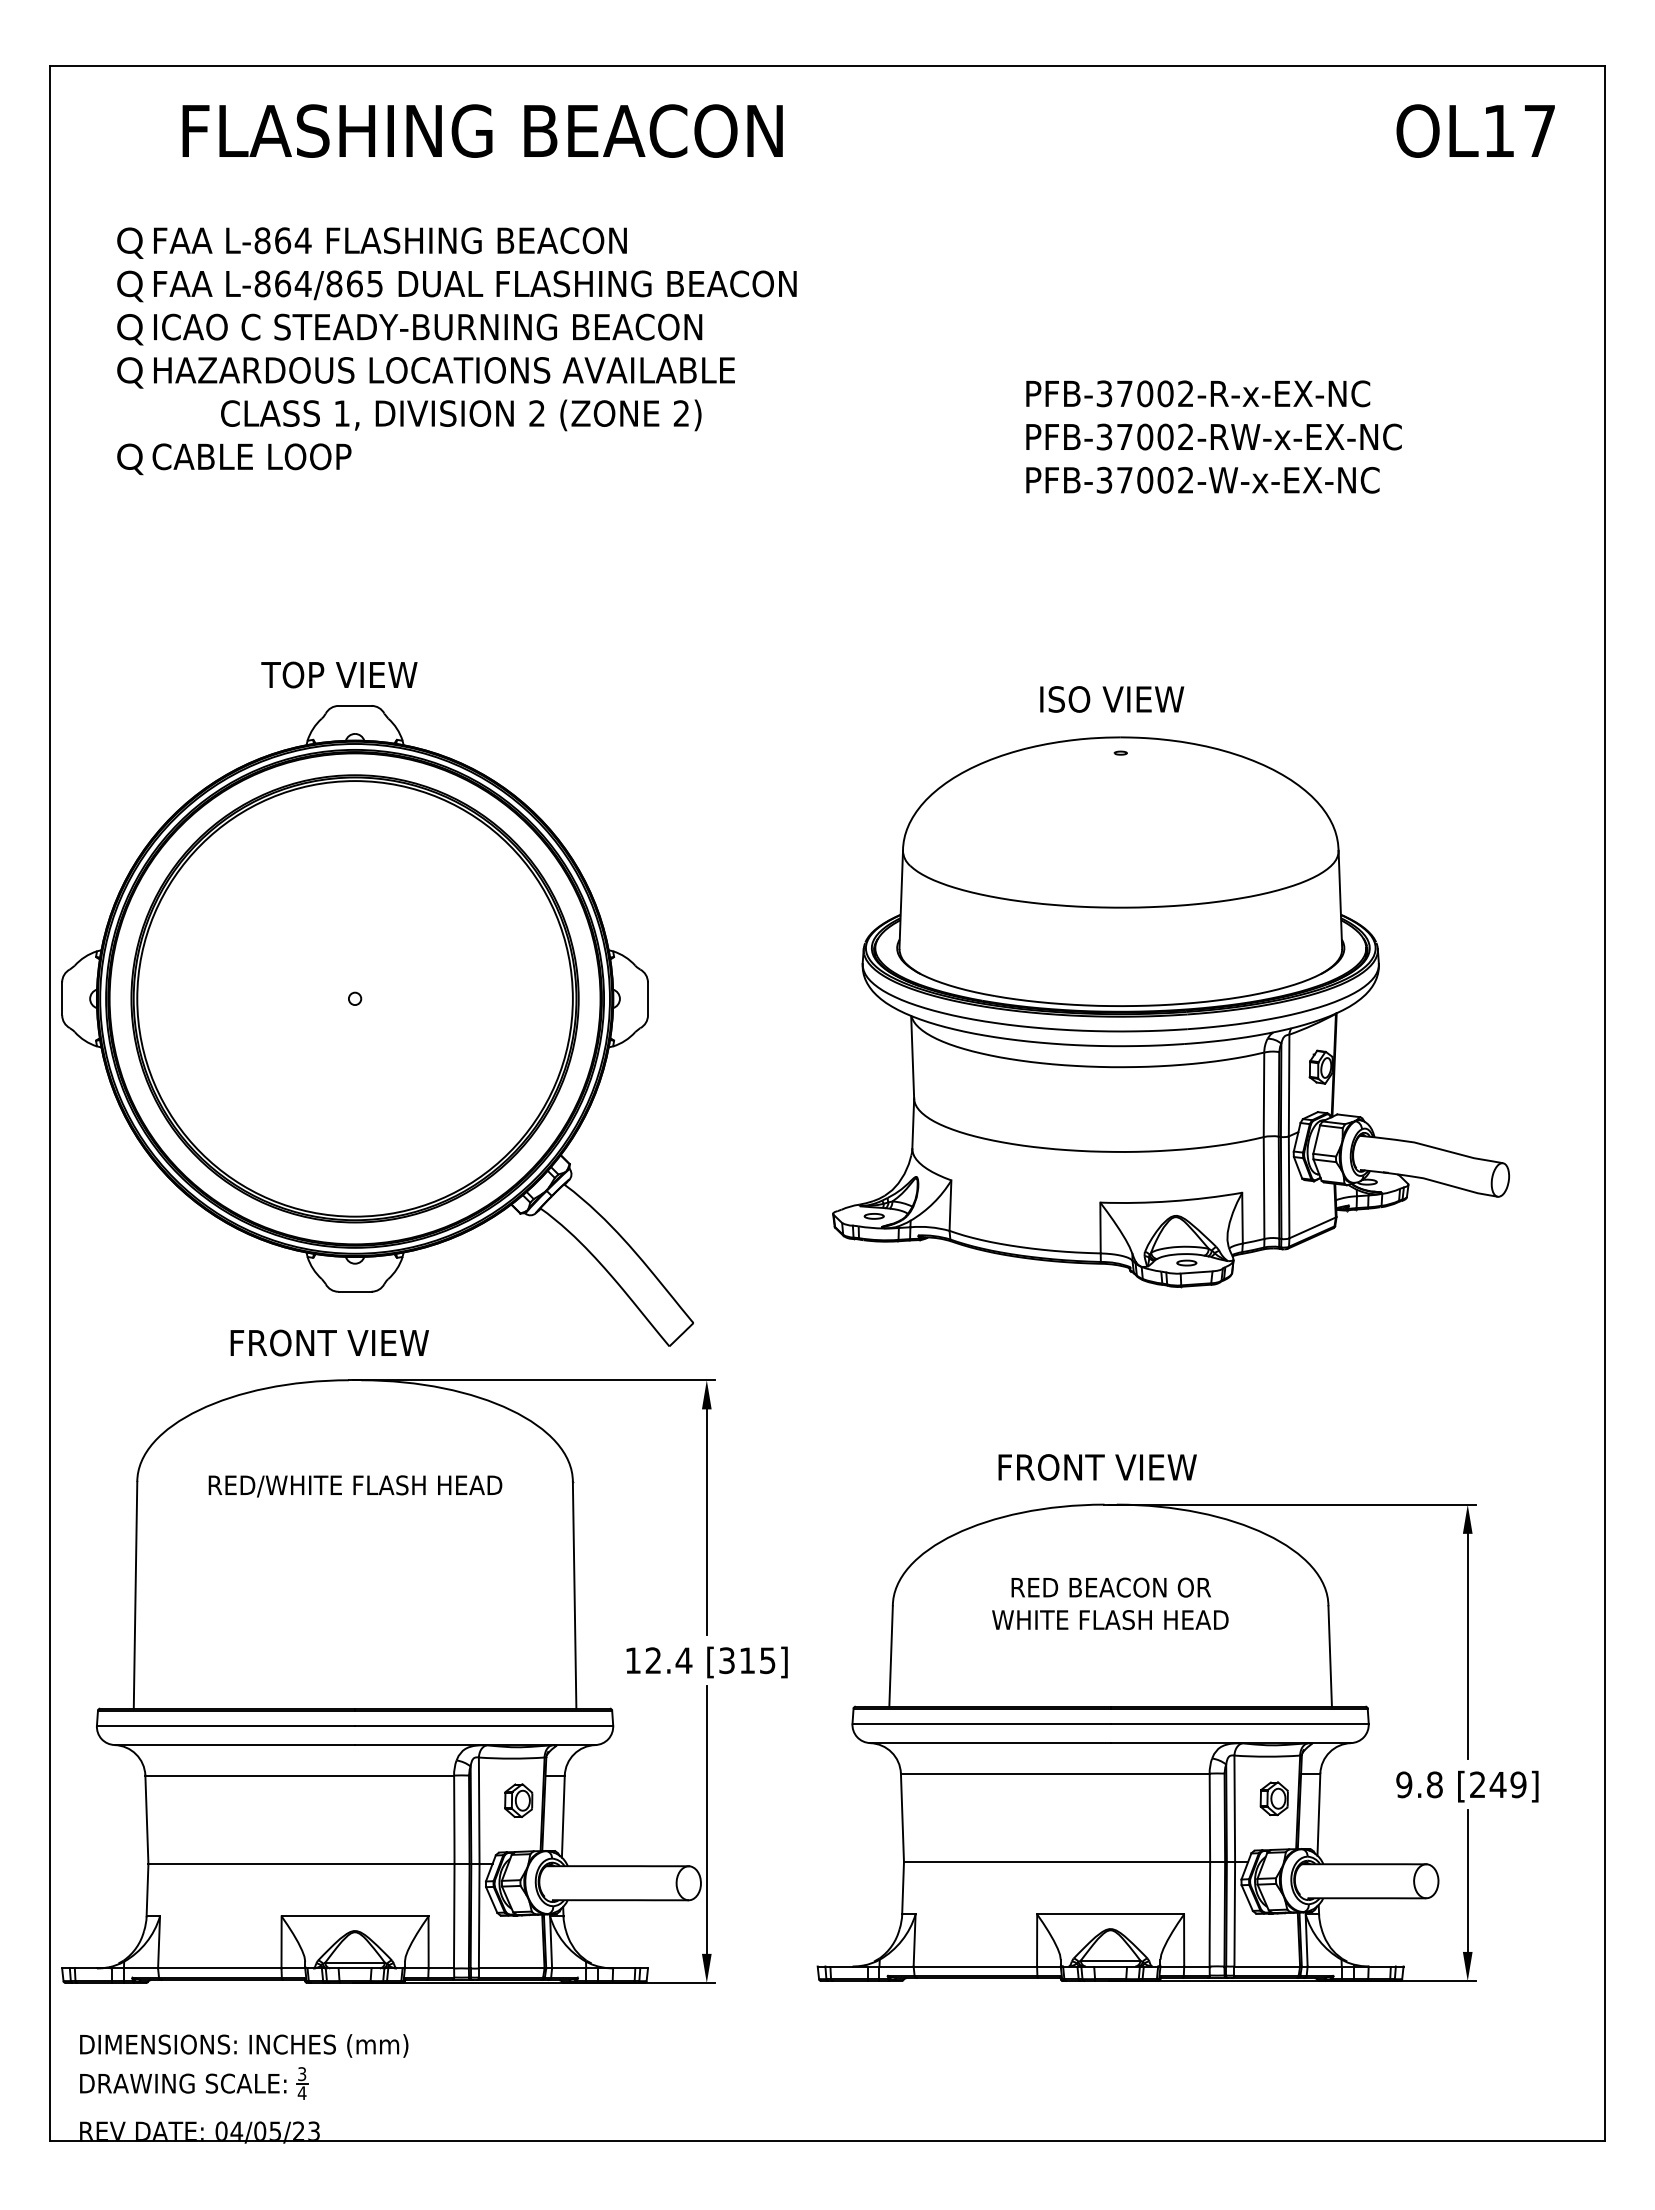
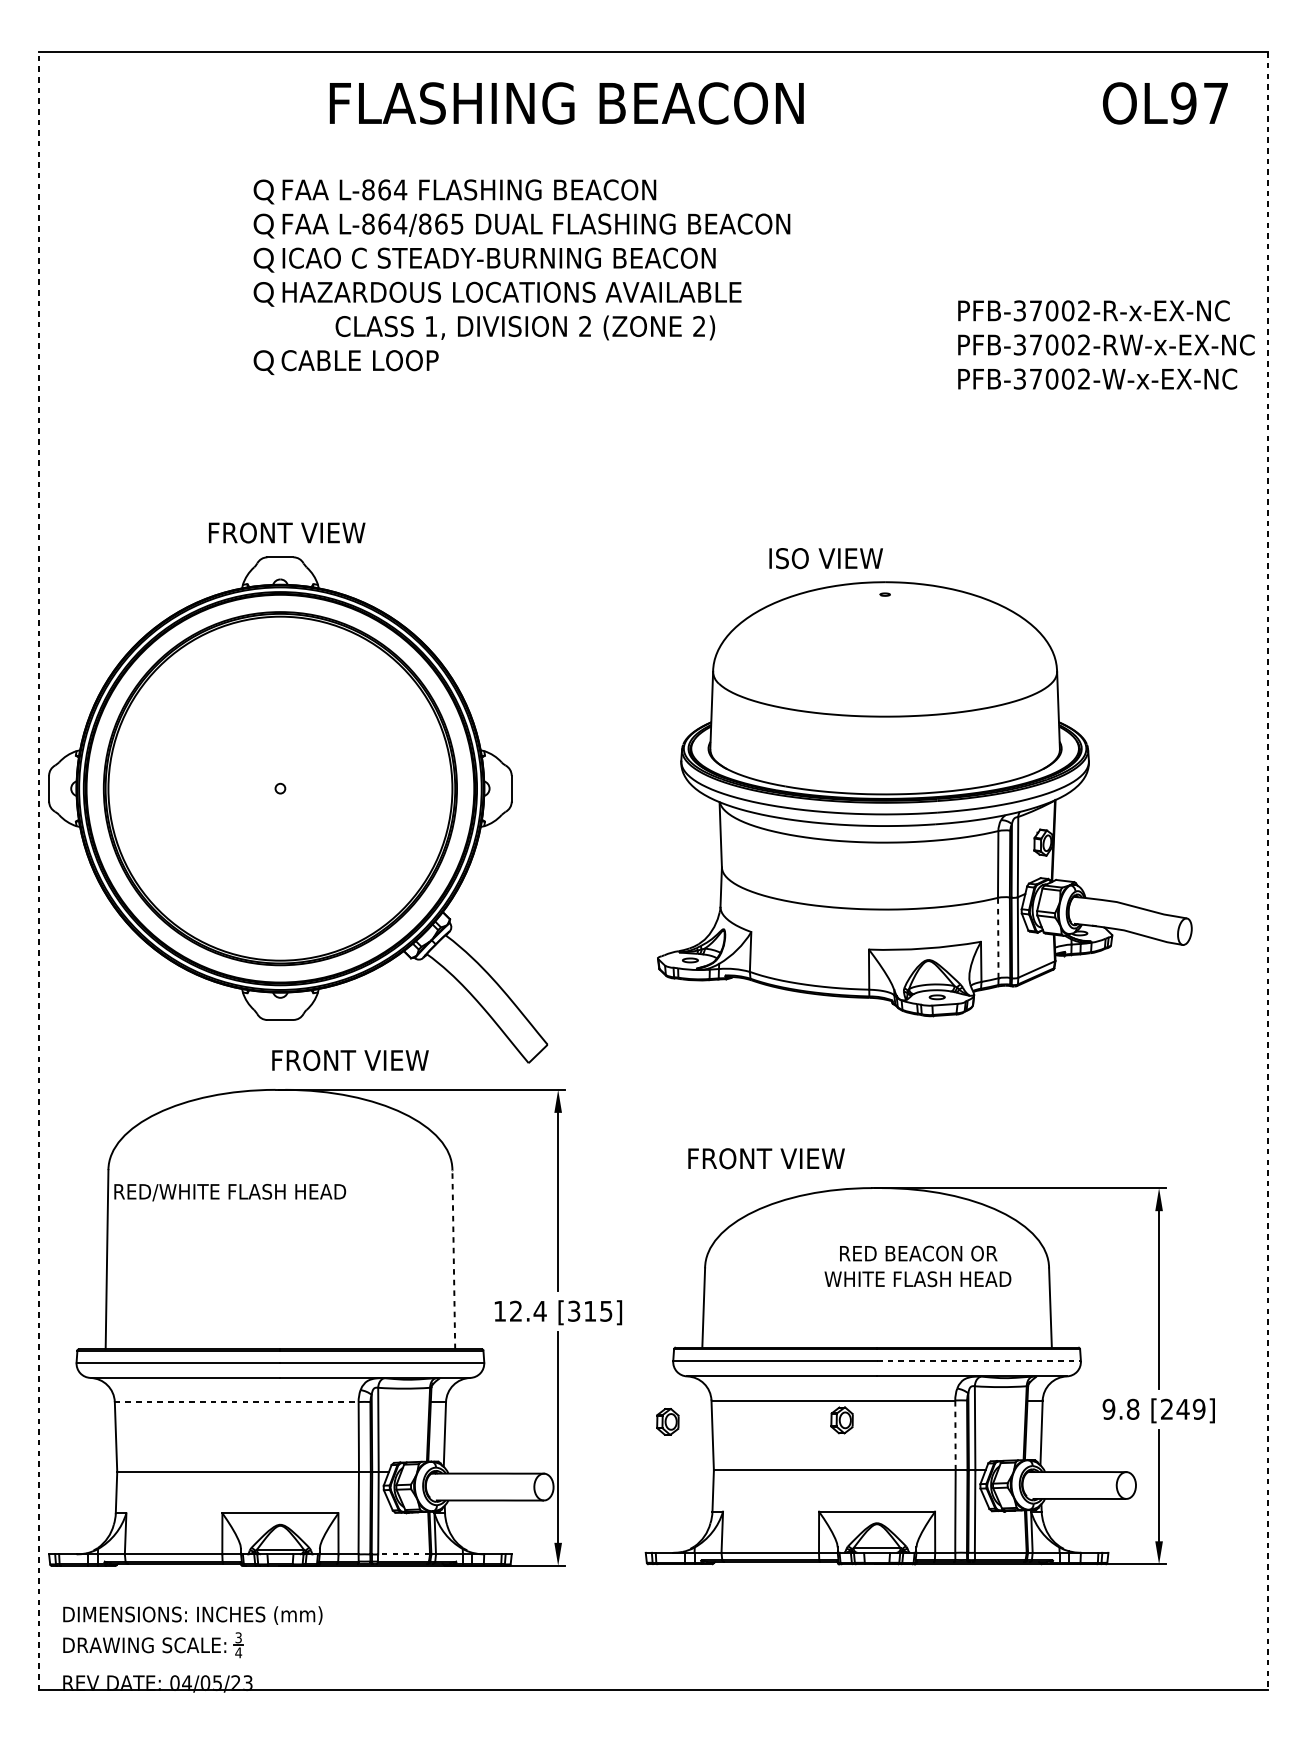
text: (482, 130) -> (566, 102), moved
text: (1499, 130) -> (1184, 102), OL17 -> OL97
text: (456, 351) -> (521, 277), moved
text: (1213, 436) -> (1105, 344), moved
text: (361, 674) -> (285, 532), TOP VIEW -> FRONT VIEW
text: (1112, 699) -> (826, 558), moved
line: (49, 1102) -> (39, 870), solid -> dashed
line: (1605, 1103) -> (1267, 871), solid -> dashed
line: (1264, 1188) -> (998, 938), solid -> dashed
text: (329, 1342) -> (350, 1060), moved
text: (1097, 1467) -> (766, 1158), moved
text: (355, 1486) -> (230, 1192), moved
line: (574, 1594) -> (453, 1259), solid -> dashed
text: (1110, 1603) -> (918, 1266), moved
line: (1240, 1723) -> (979, 1360), solid -> dashed
line: (300, 1775) -> (237, 1401), solid -> dashed
part: (1273, 1798) -> (841, 1420), moved
part: (518, 1800) -> (667, 1421), moved
line: (1209, 1818) -> (955, 1435), solid -> dashed
line: (511, 1968) -> (403, 1554), solid -> dashed

